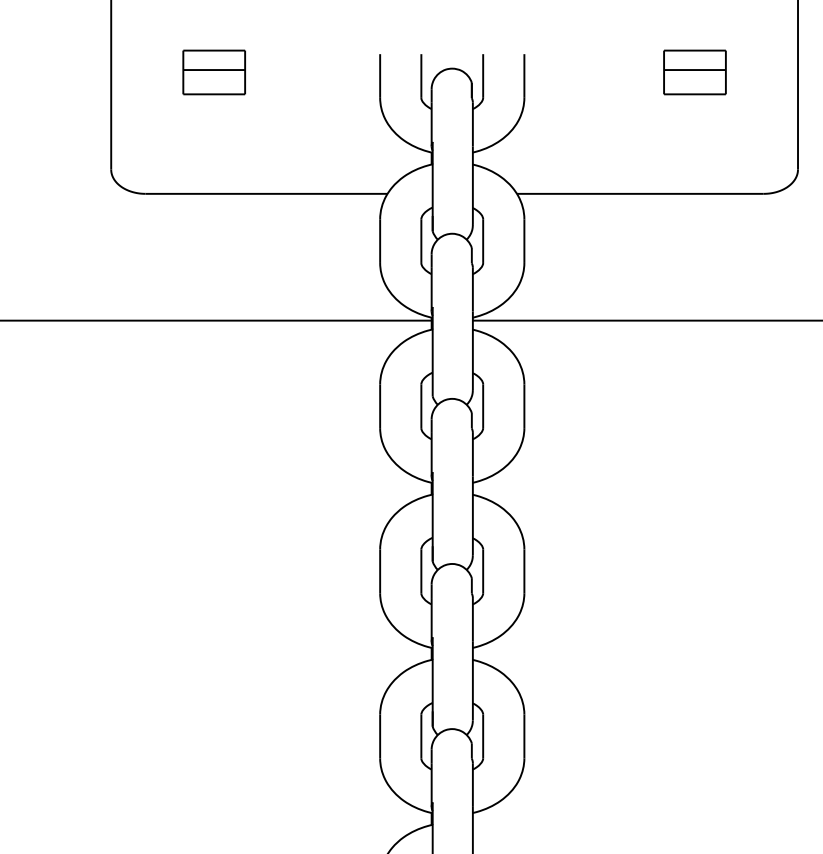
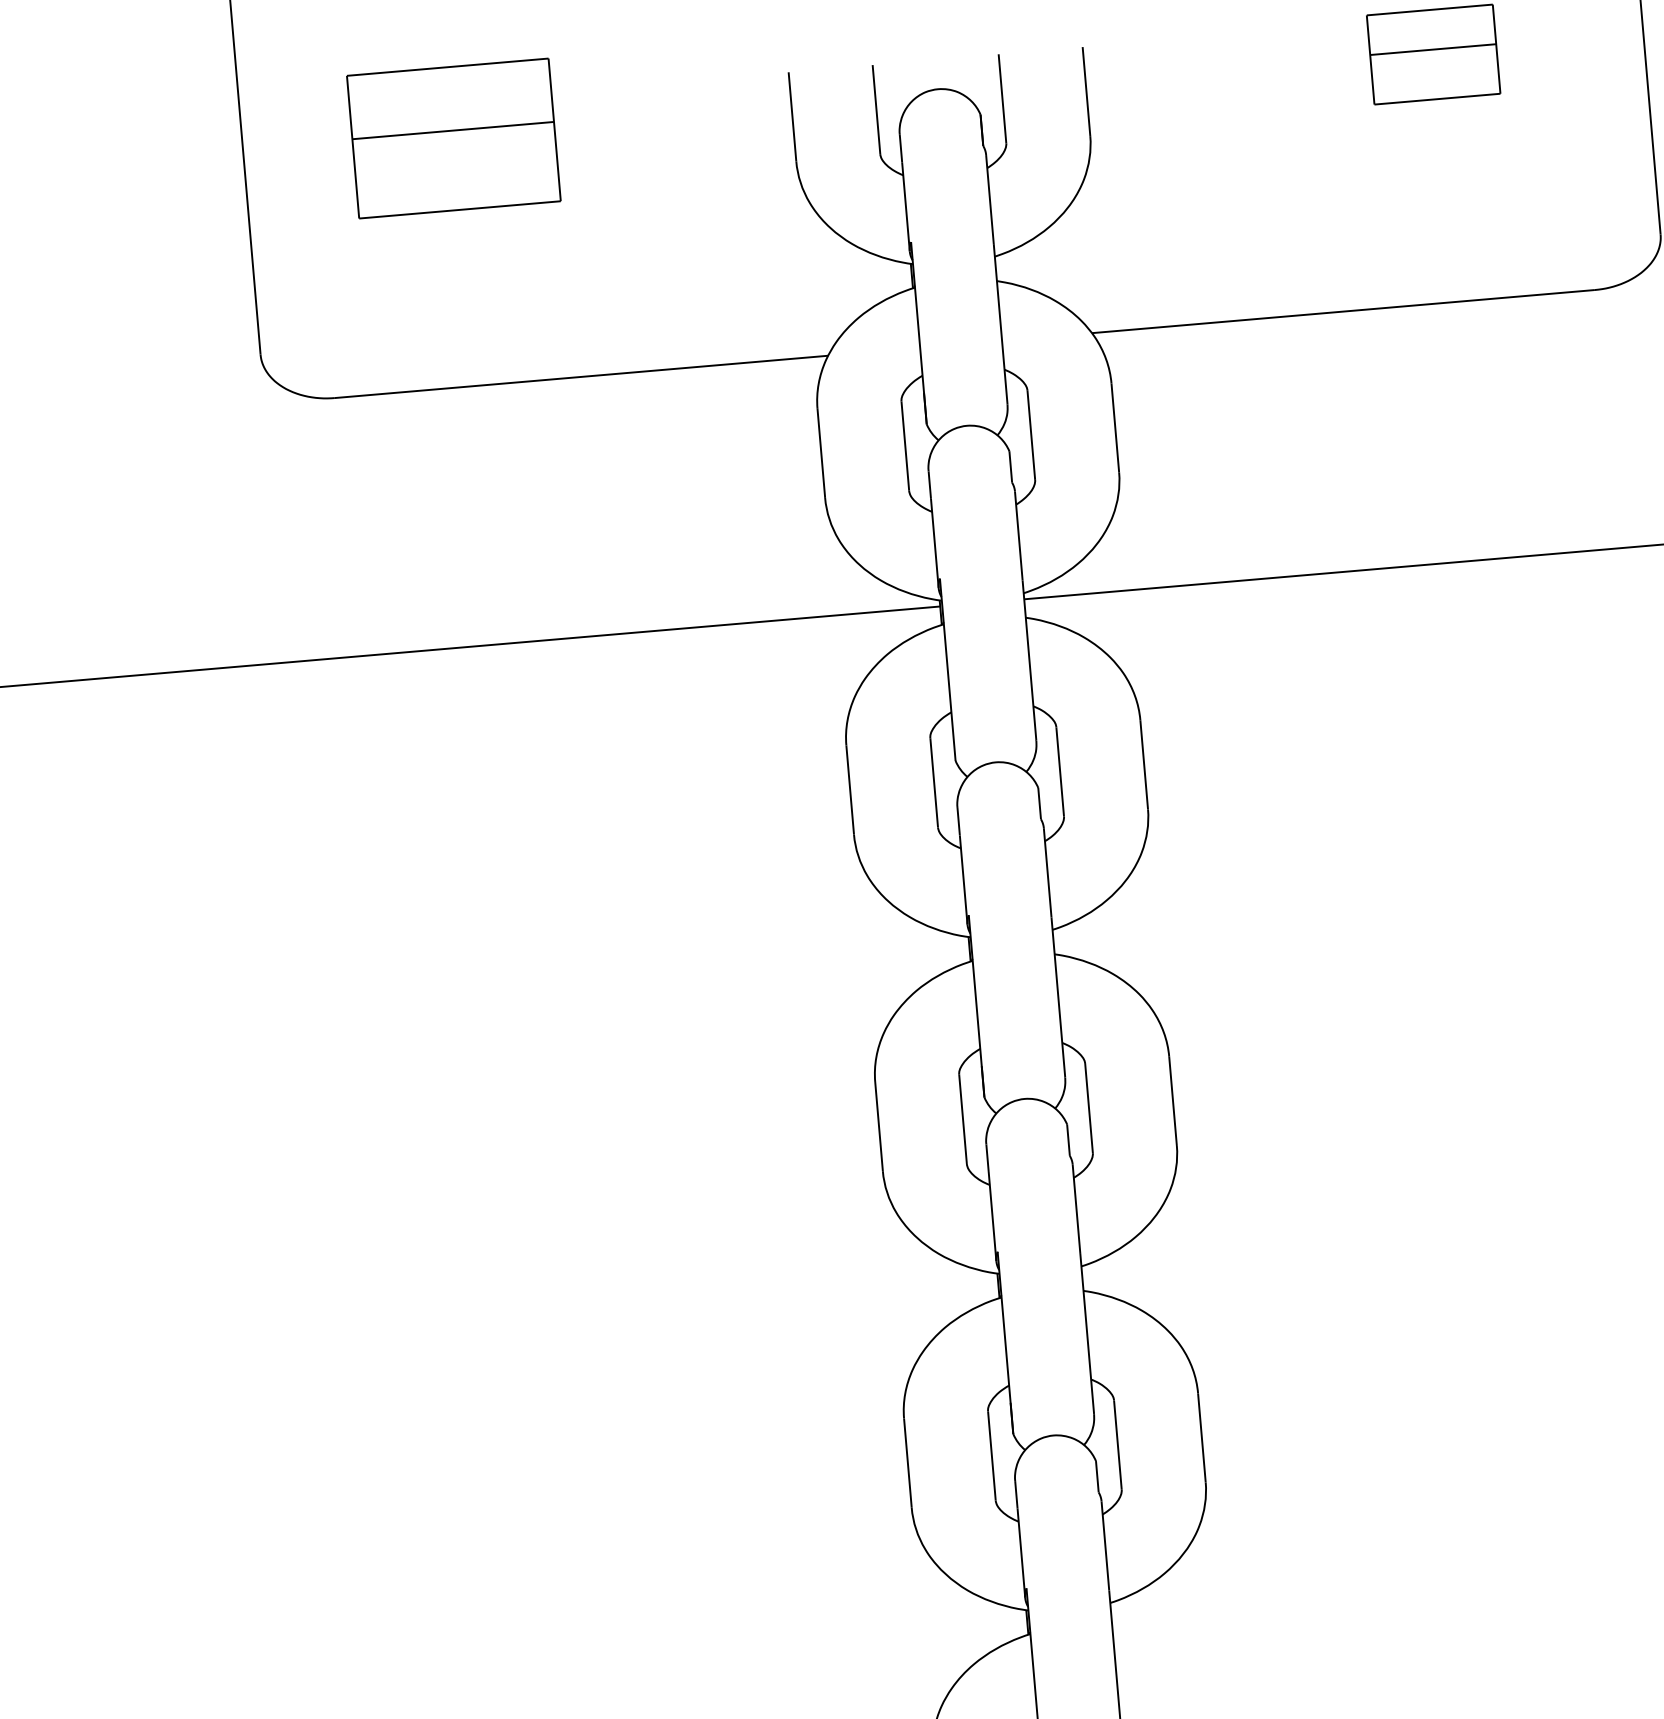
part: (213, 72) -> (452, 138), size x1.6

